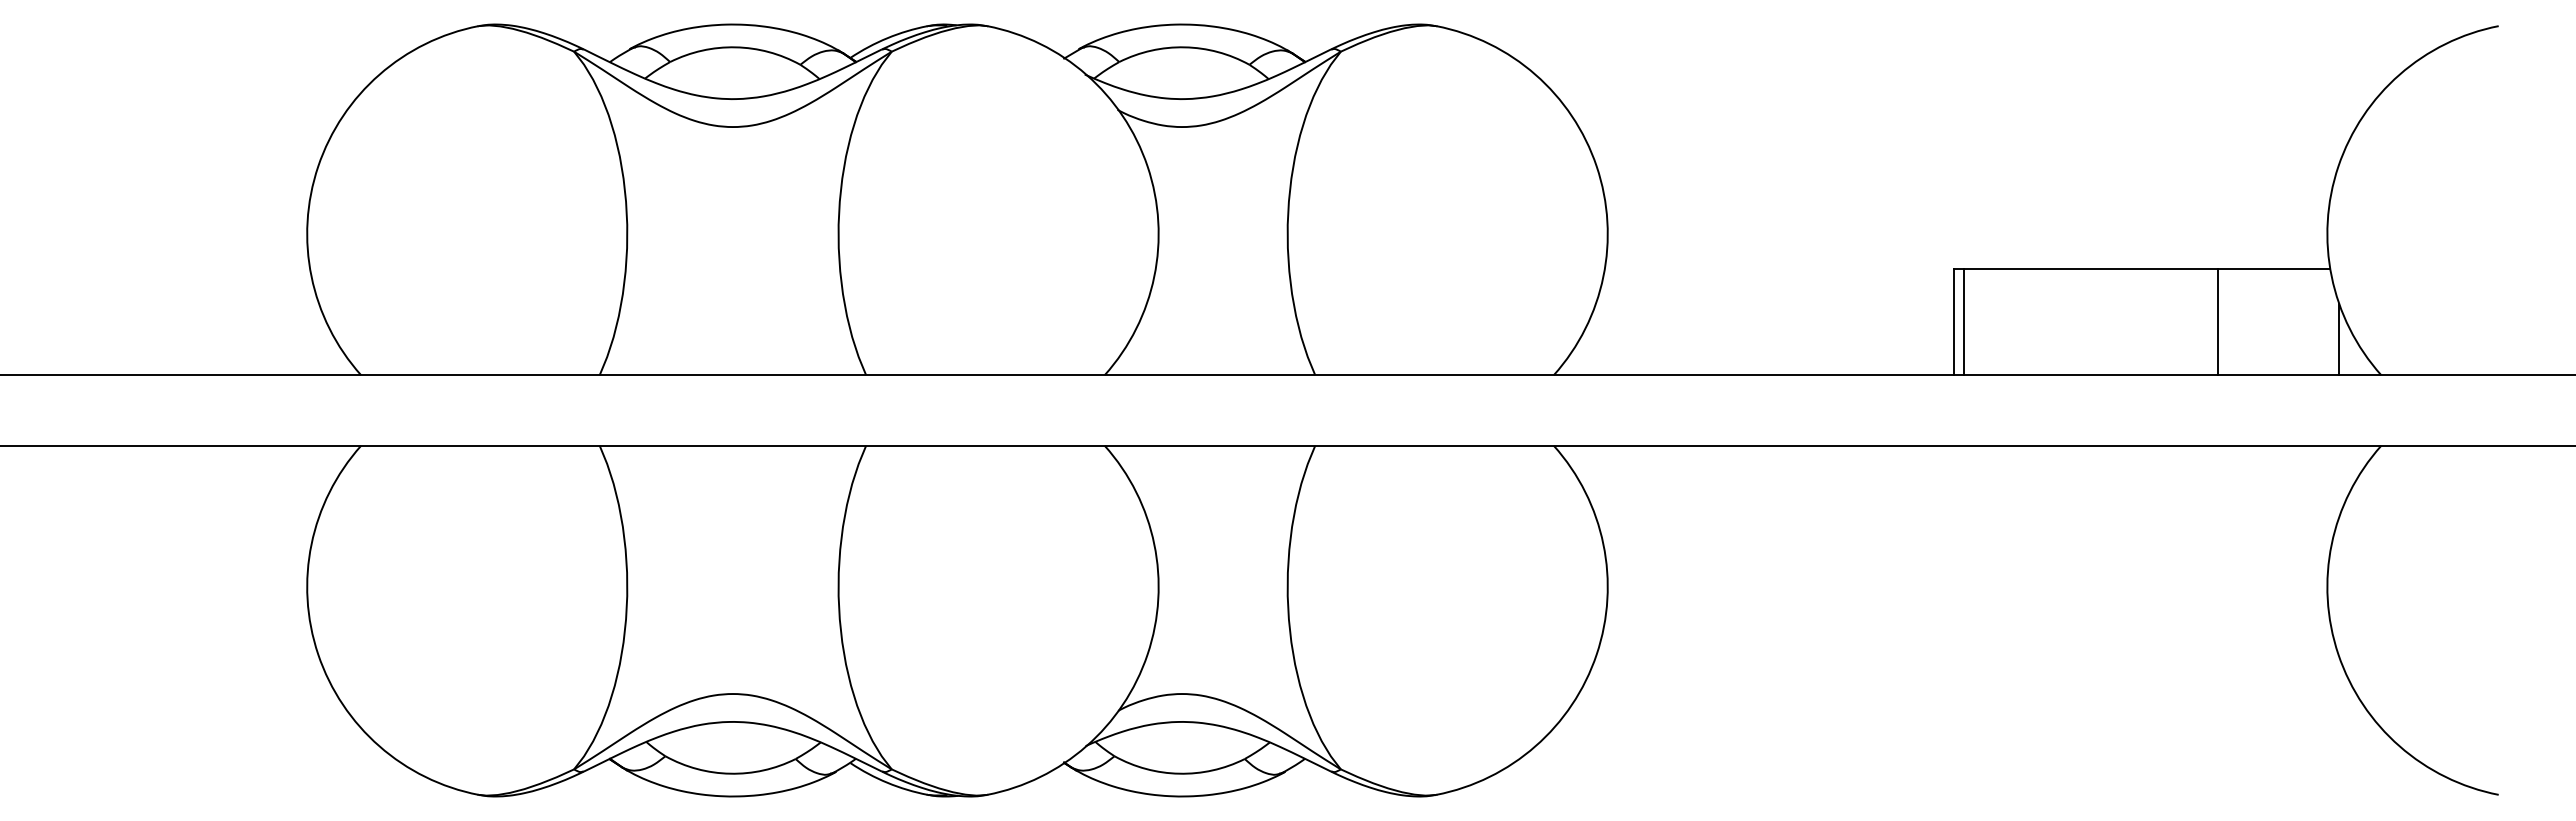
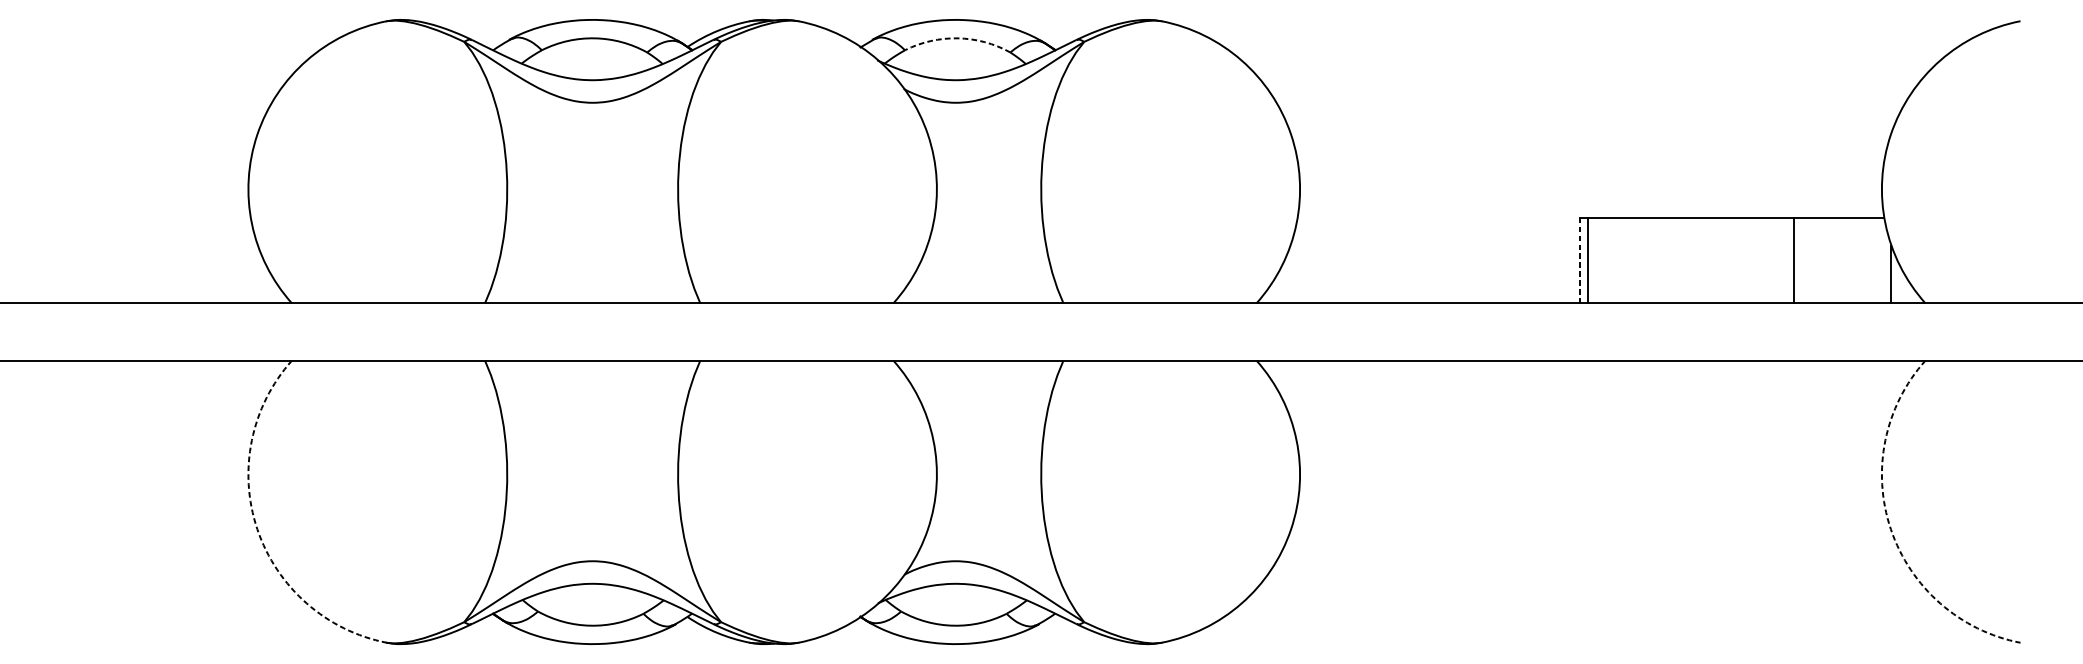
arc: (1184, 47) -> (957, 38), solid -> dashed
line: (1953, 322) -> (1579, 260), solid -> dashed
arc: (318, 654) -> (257, 529), solid -> dashed
arc: (2338, 654) -> (1890, 529), solid -> dashed

